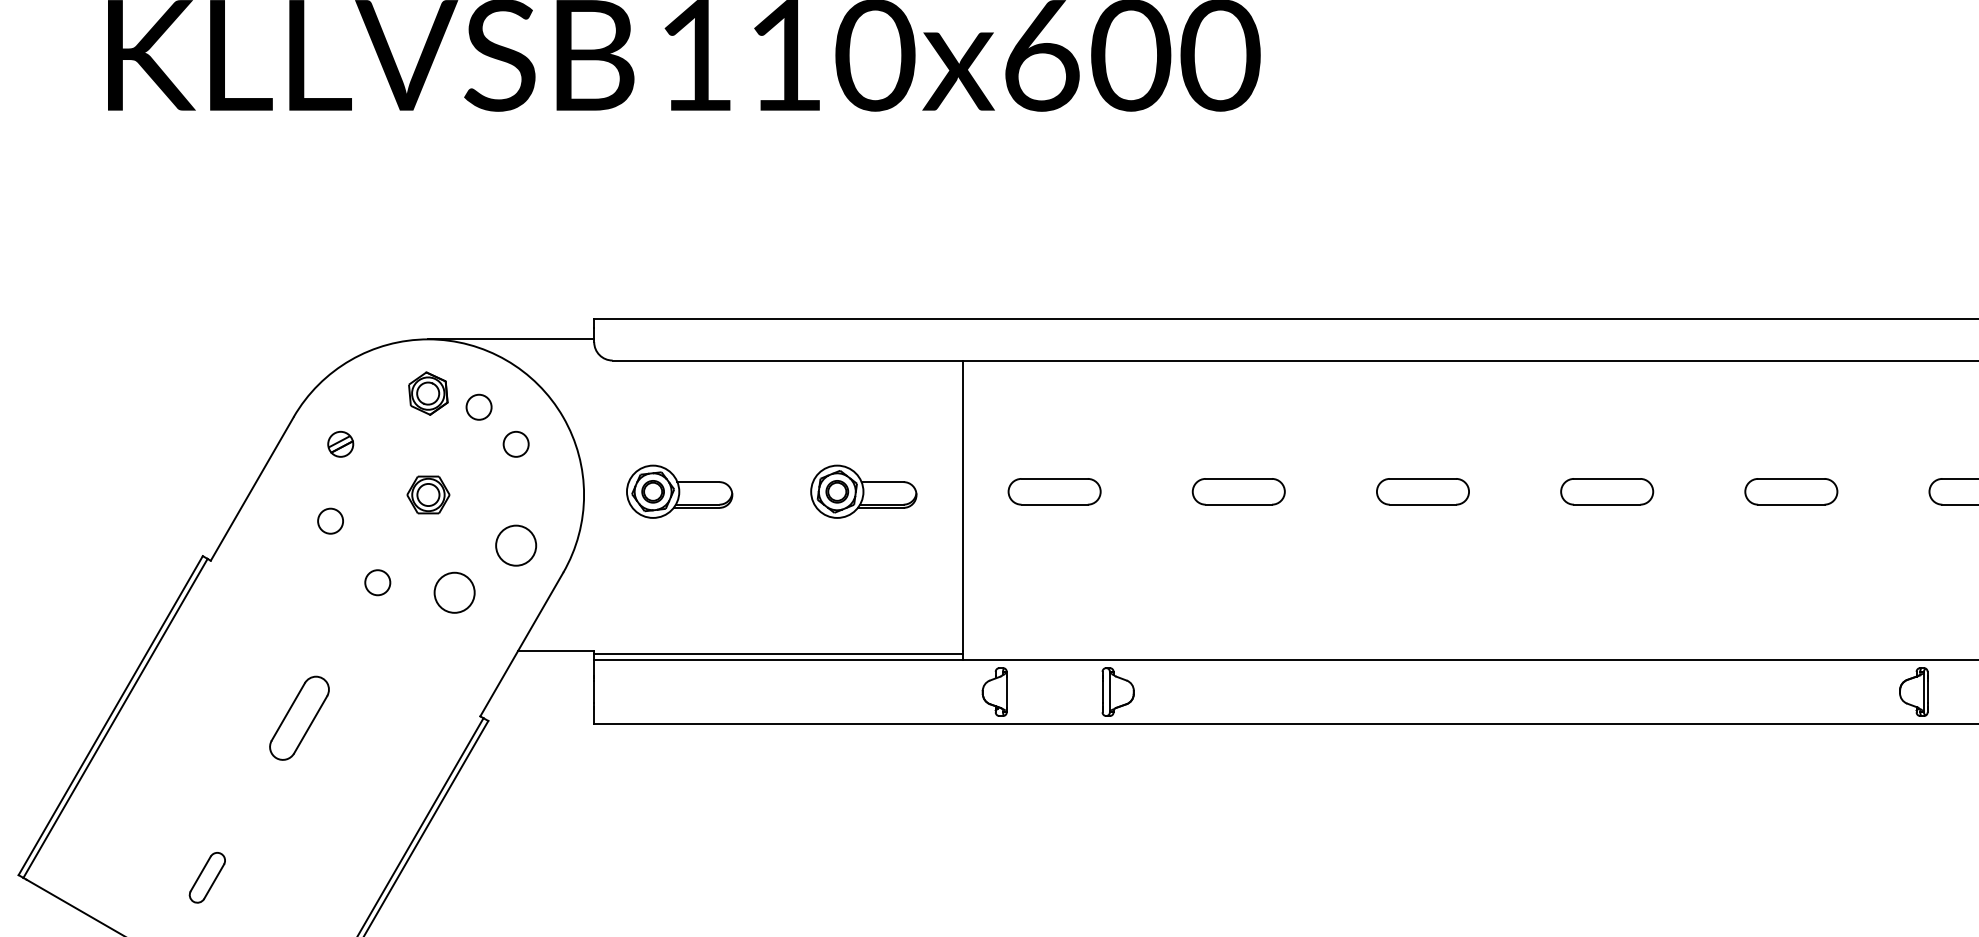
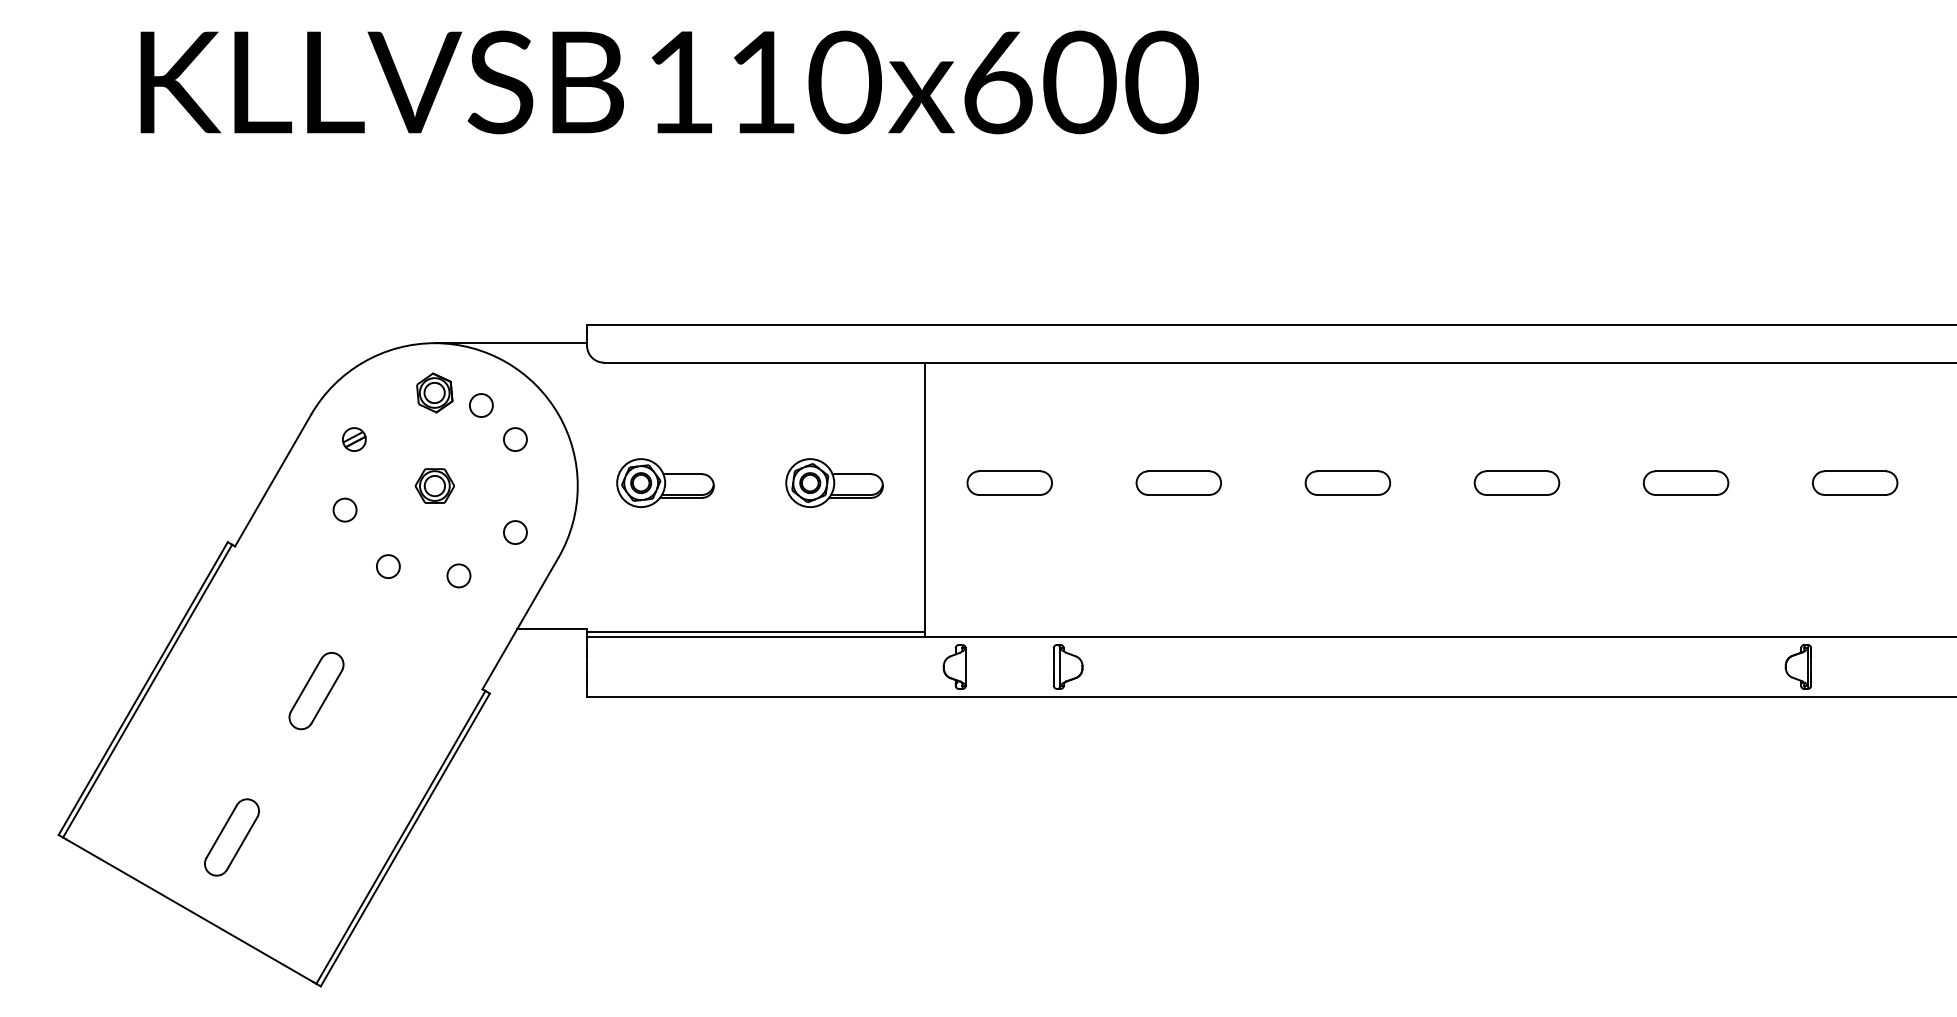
circle: (516, 545) -> (515, 532), size x0.62
circle: (454, 592) -> (458, 575), size x0.62
part: (206, 877) -> (231, 837), size x1.67

